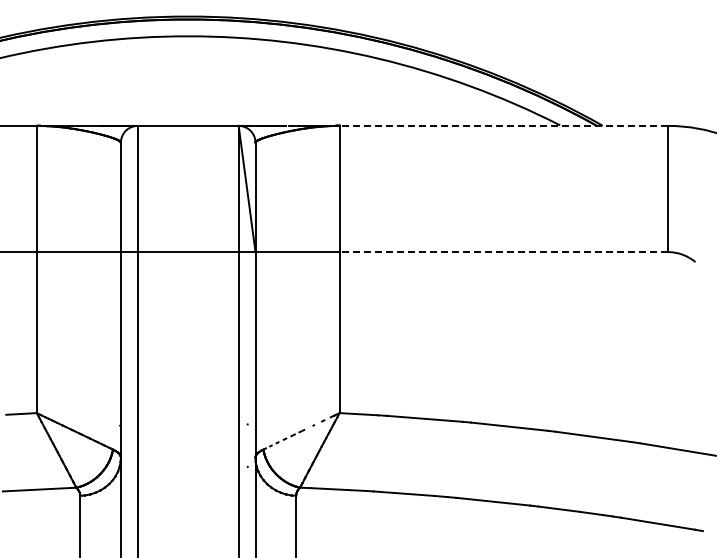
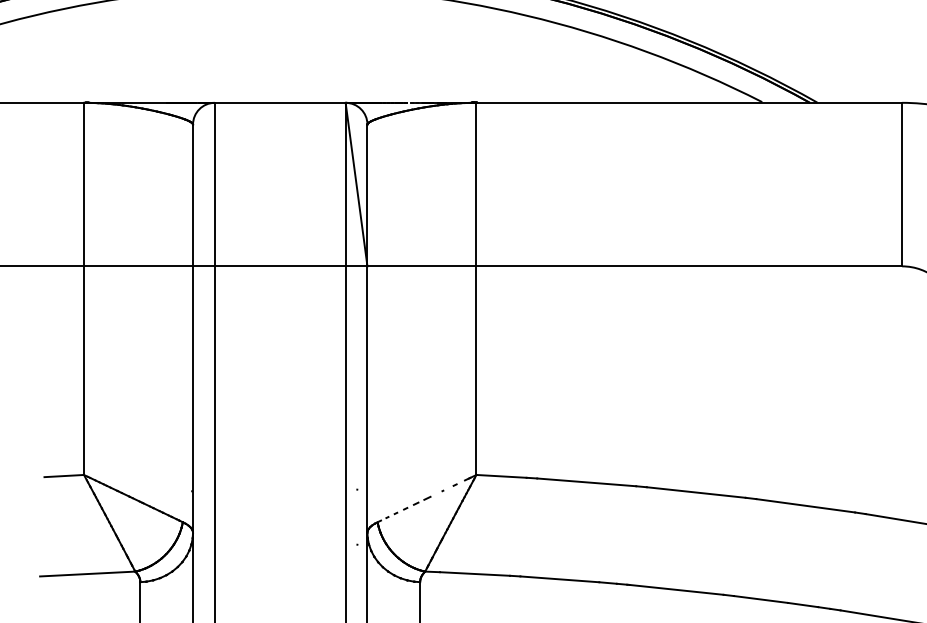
line: (503, 125) -> (688, 102), dashed -> solid
line: (503, 252) -> (688, 266), dashed -> solid

